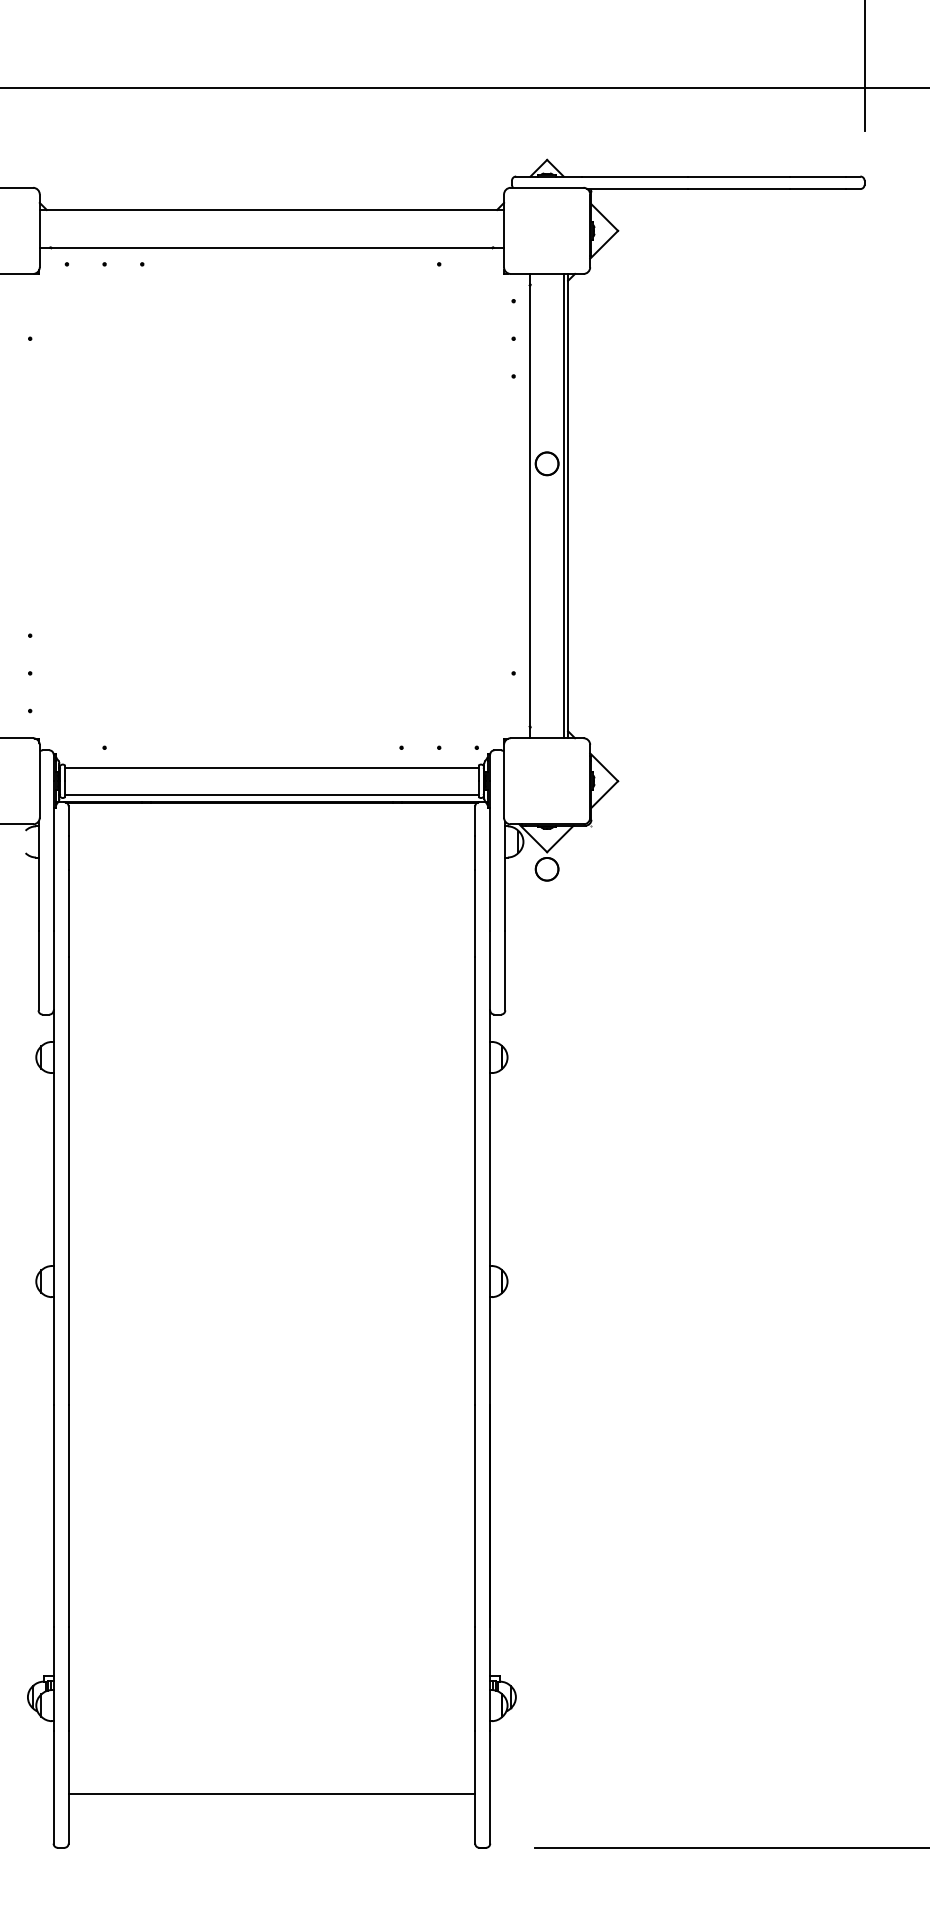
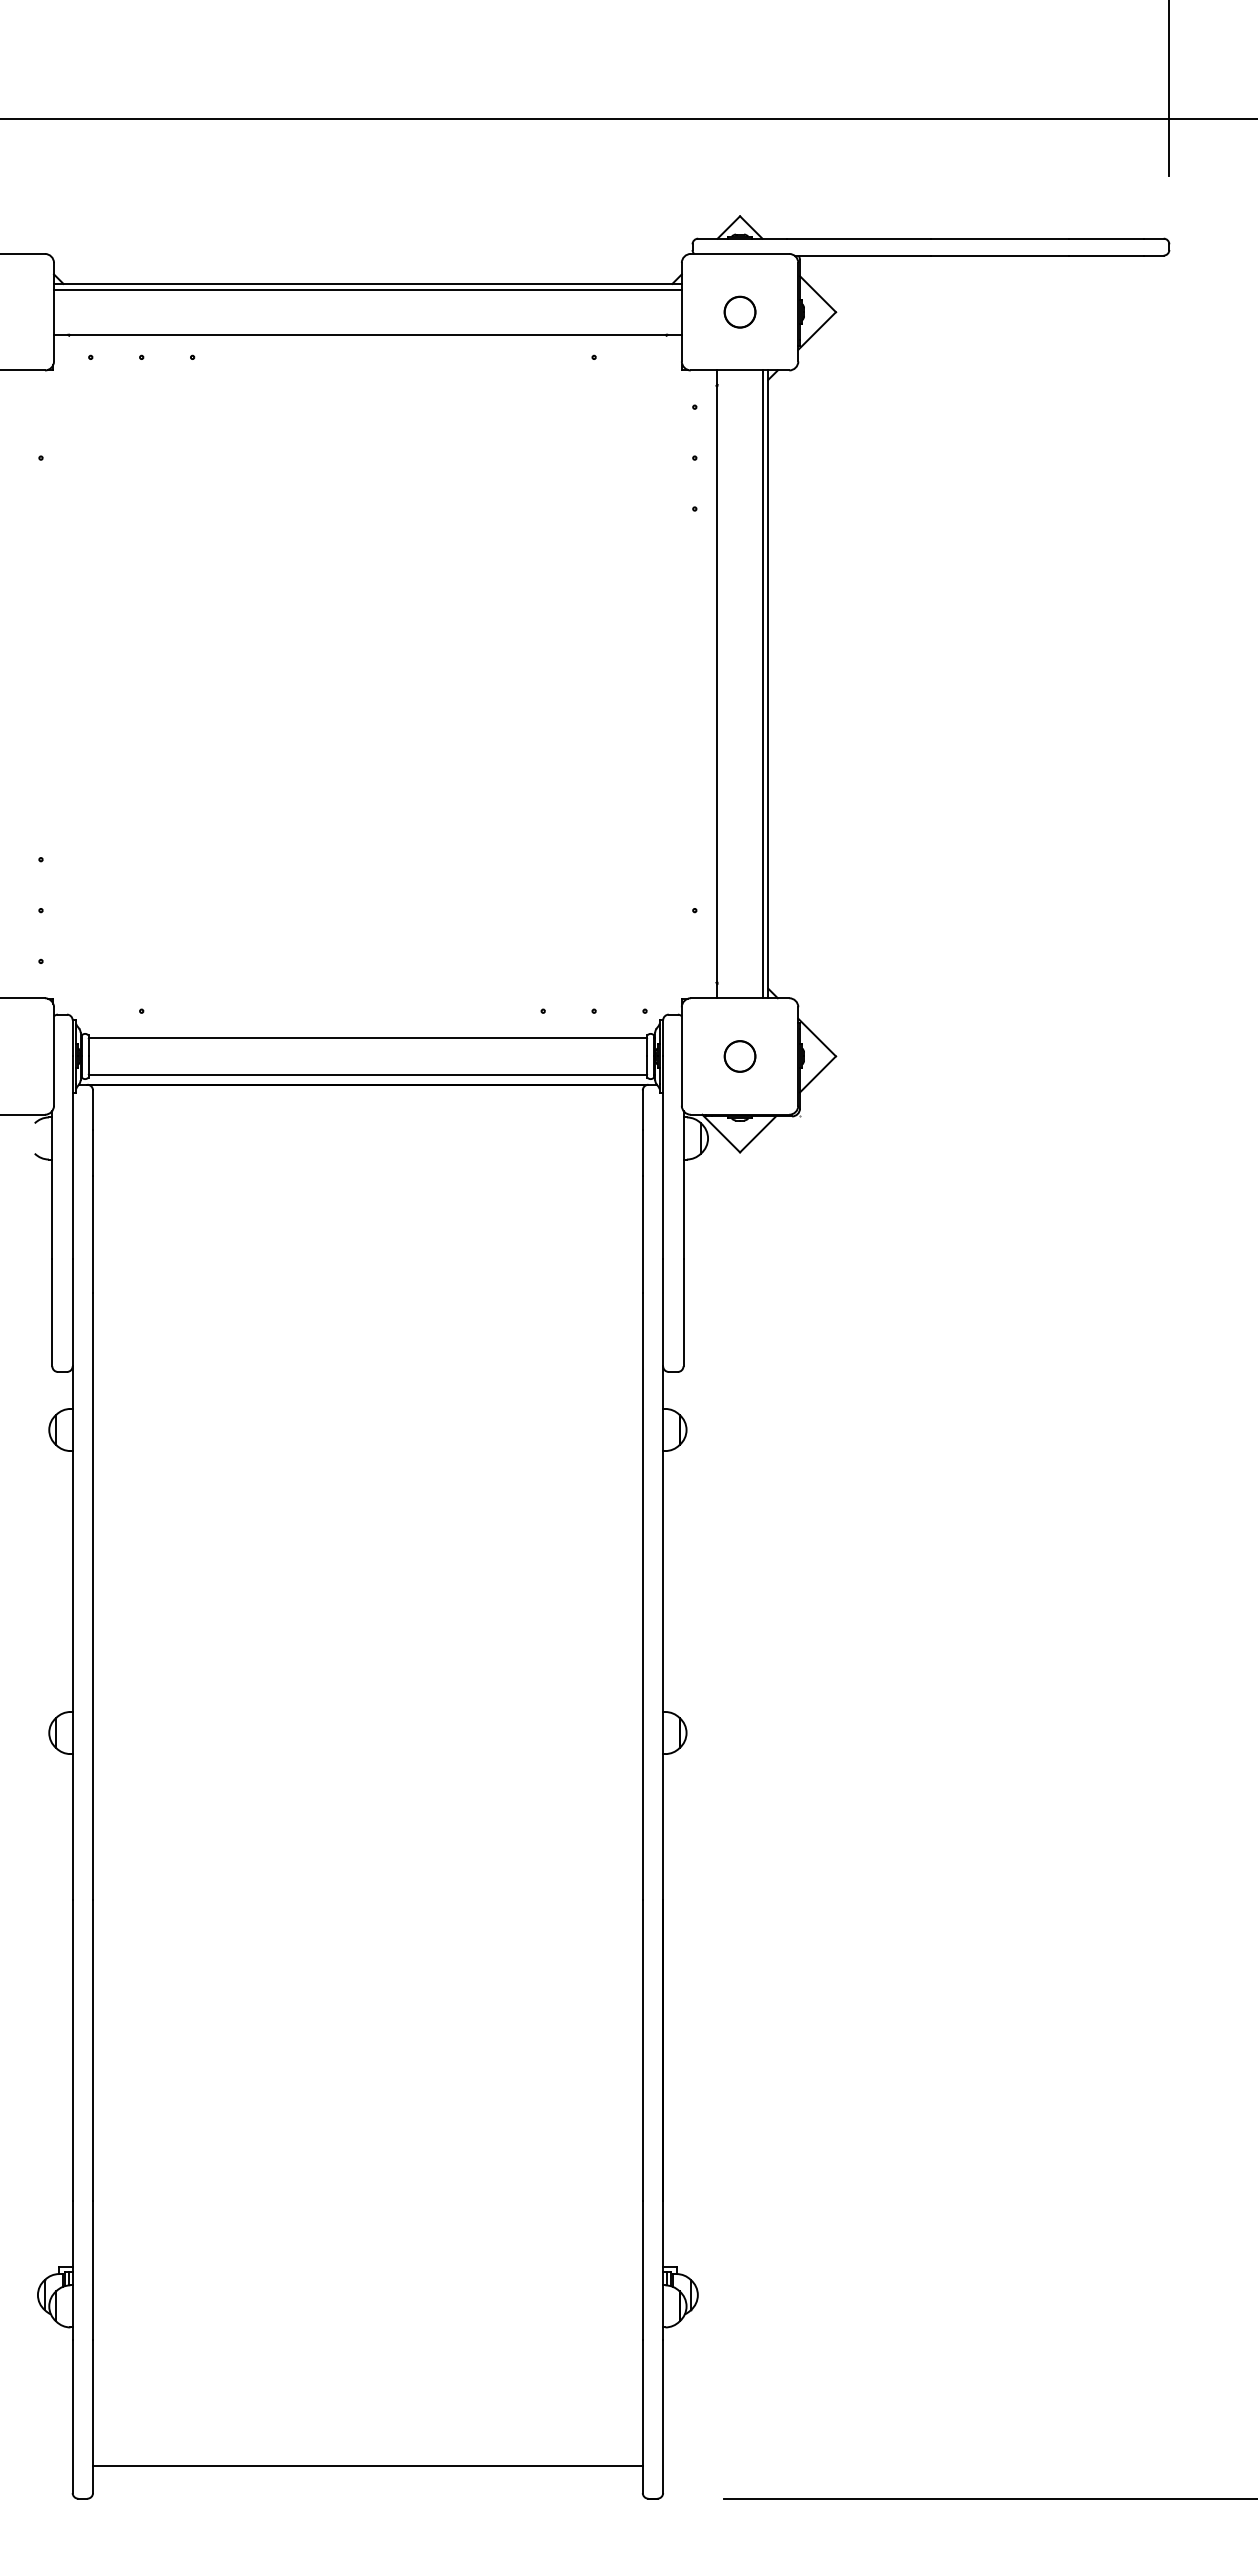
line: (271, 214) -> (367, 289), added
part: (546, 463) -> (739, 311), moved
part: (546, 869) -> (739, 1056), moved
line: (271, 1794) -> (367, 2466), moved

